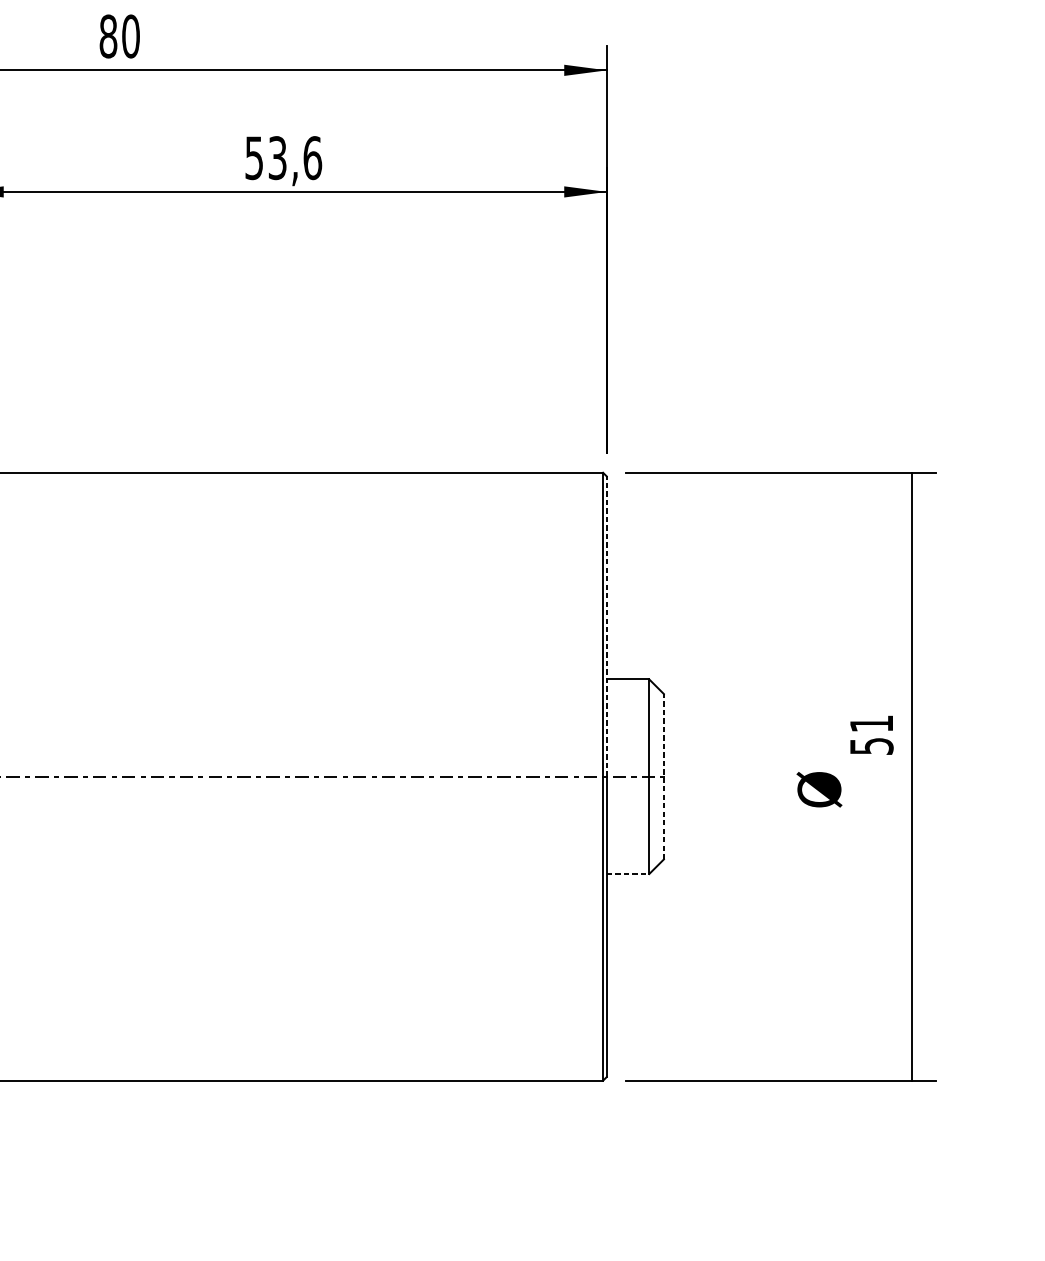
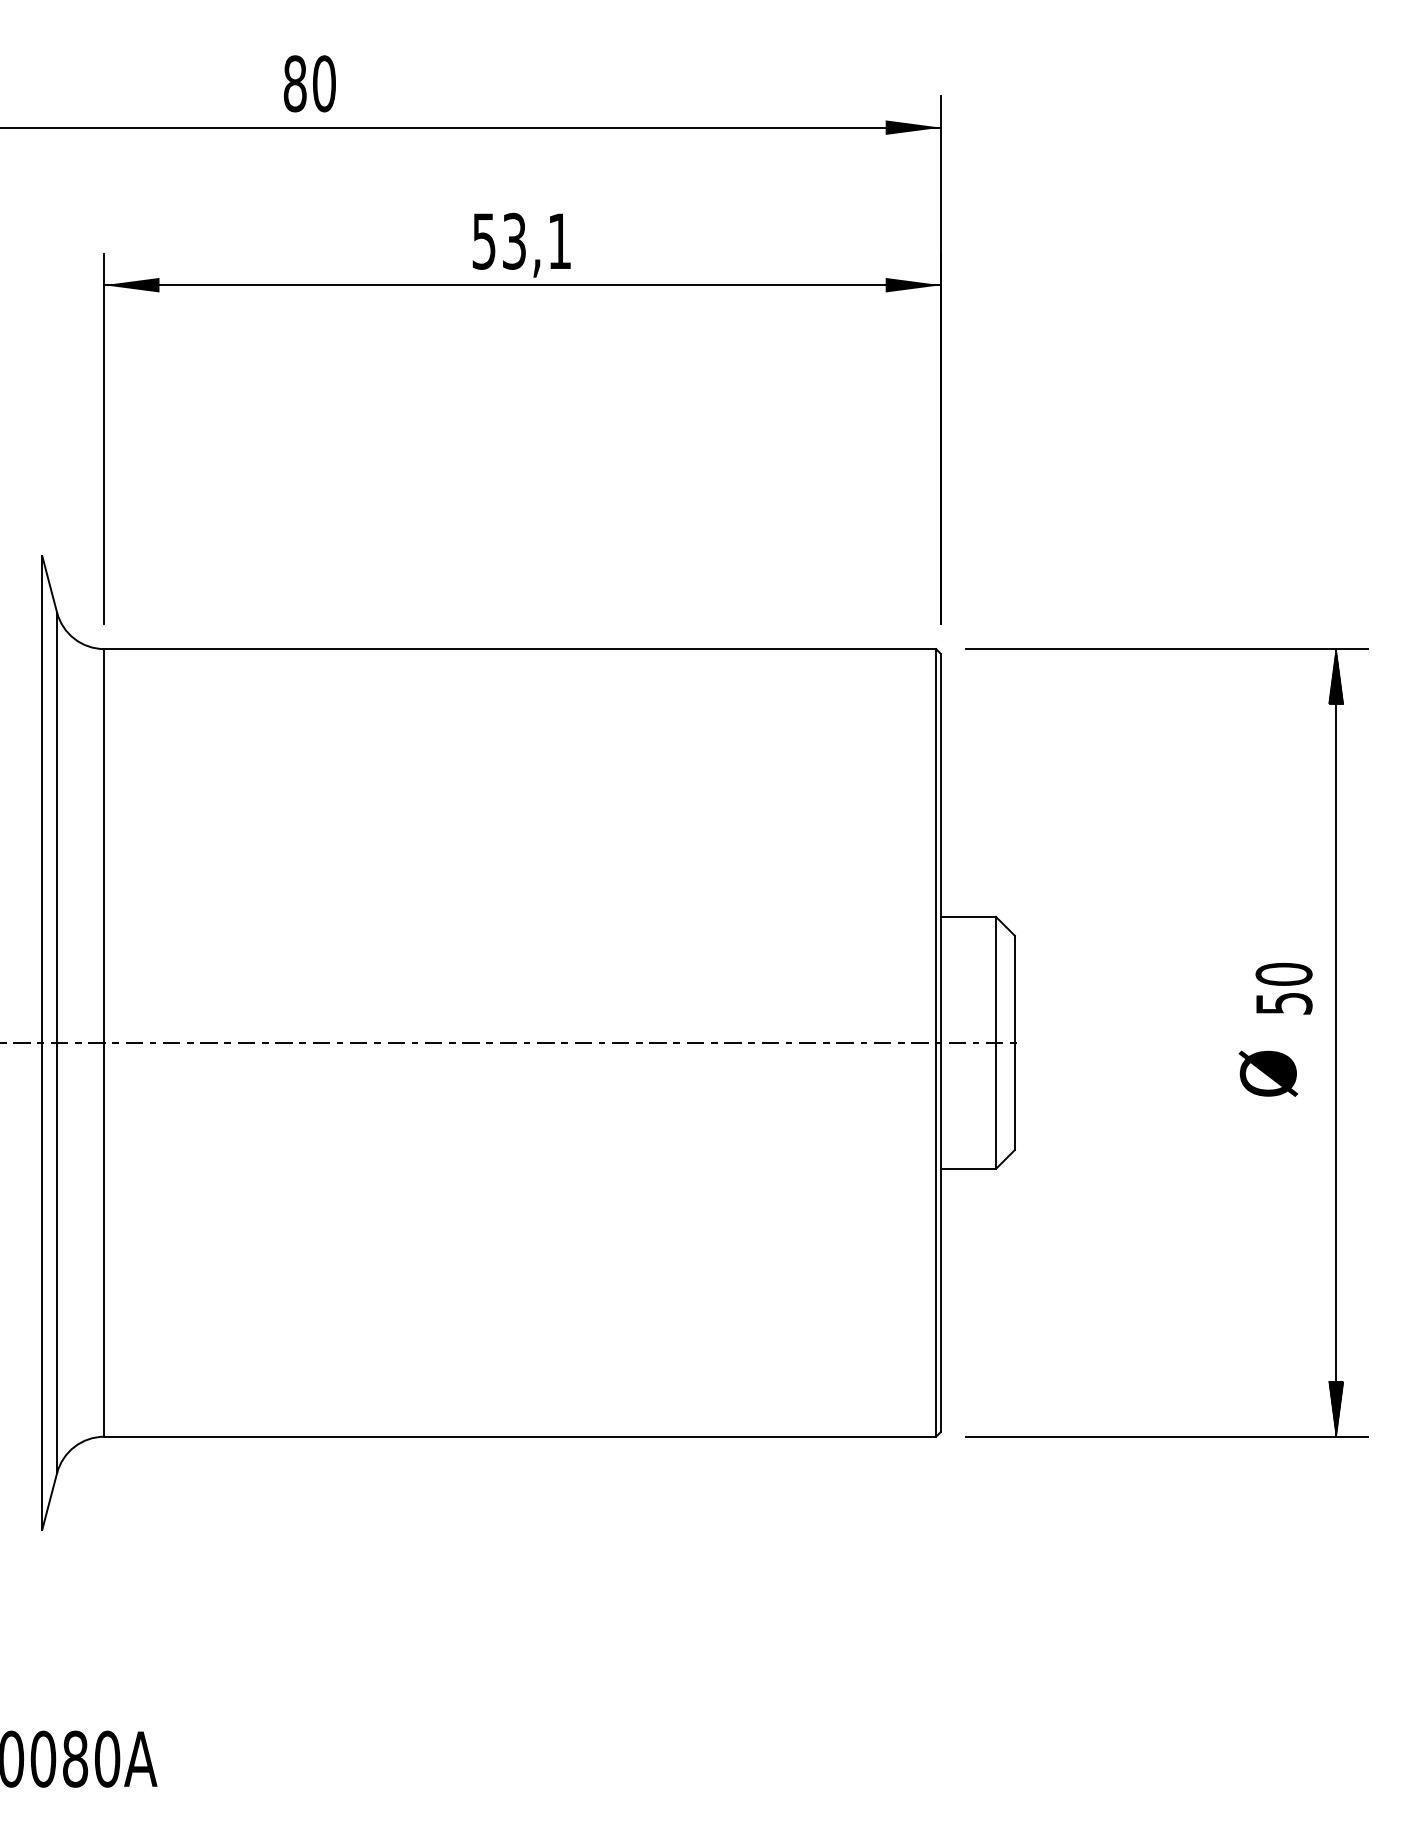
text: (312, 157) -> (559, 240), 53,6 -> 53,1
hatch: (912, 493) -> (1336, 676), added
line: (606, 626) -> (940, 848), dashed -> solid
text: (871, 723) -> (1283, 973), 51 -> 50
line: (663, 776) -> (1014, 1042), dashed -> solid
text: (819, 789) -> (1268, 1073), moved
line: (628, 873) -> (968, 1168), dashed -> solid
hatch: (912, 1058) -> (1336, 1408), added

